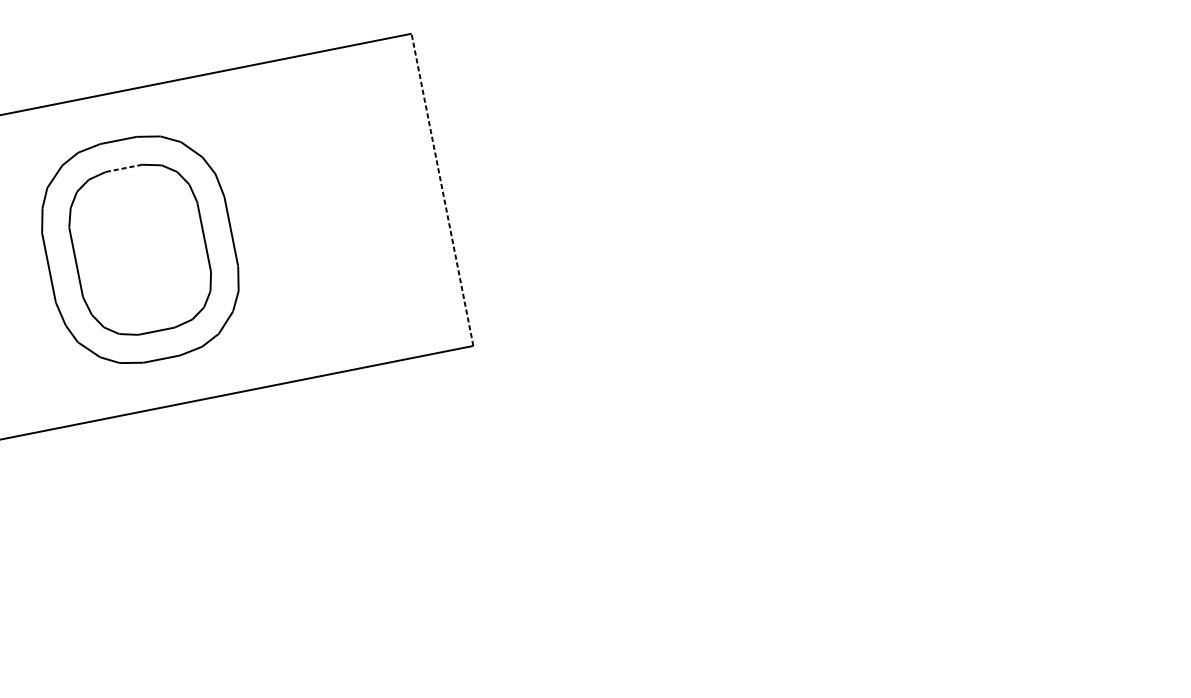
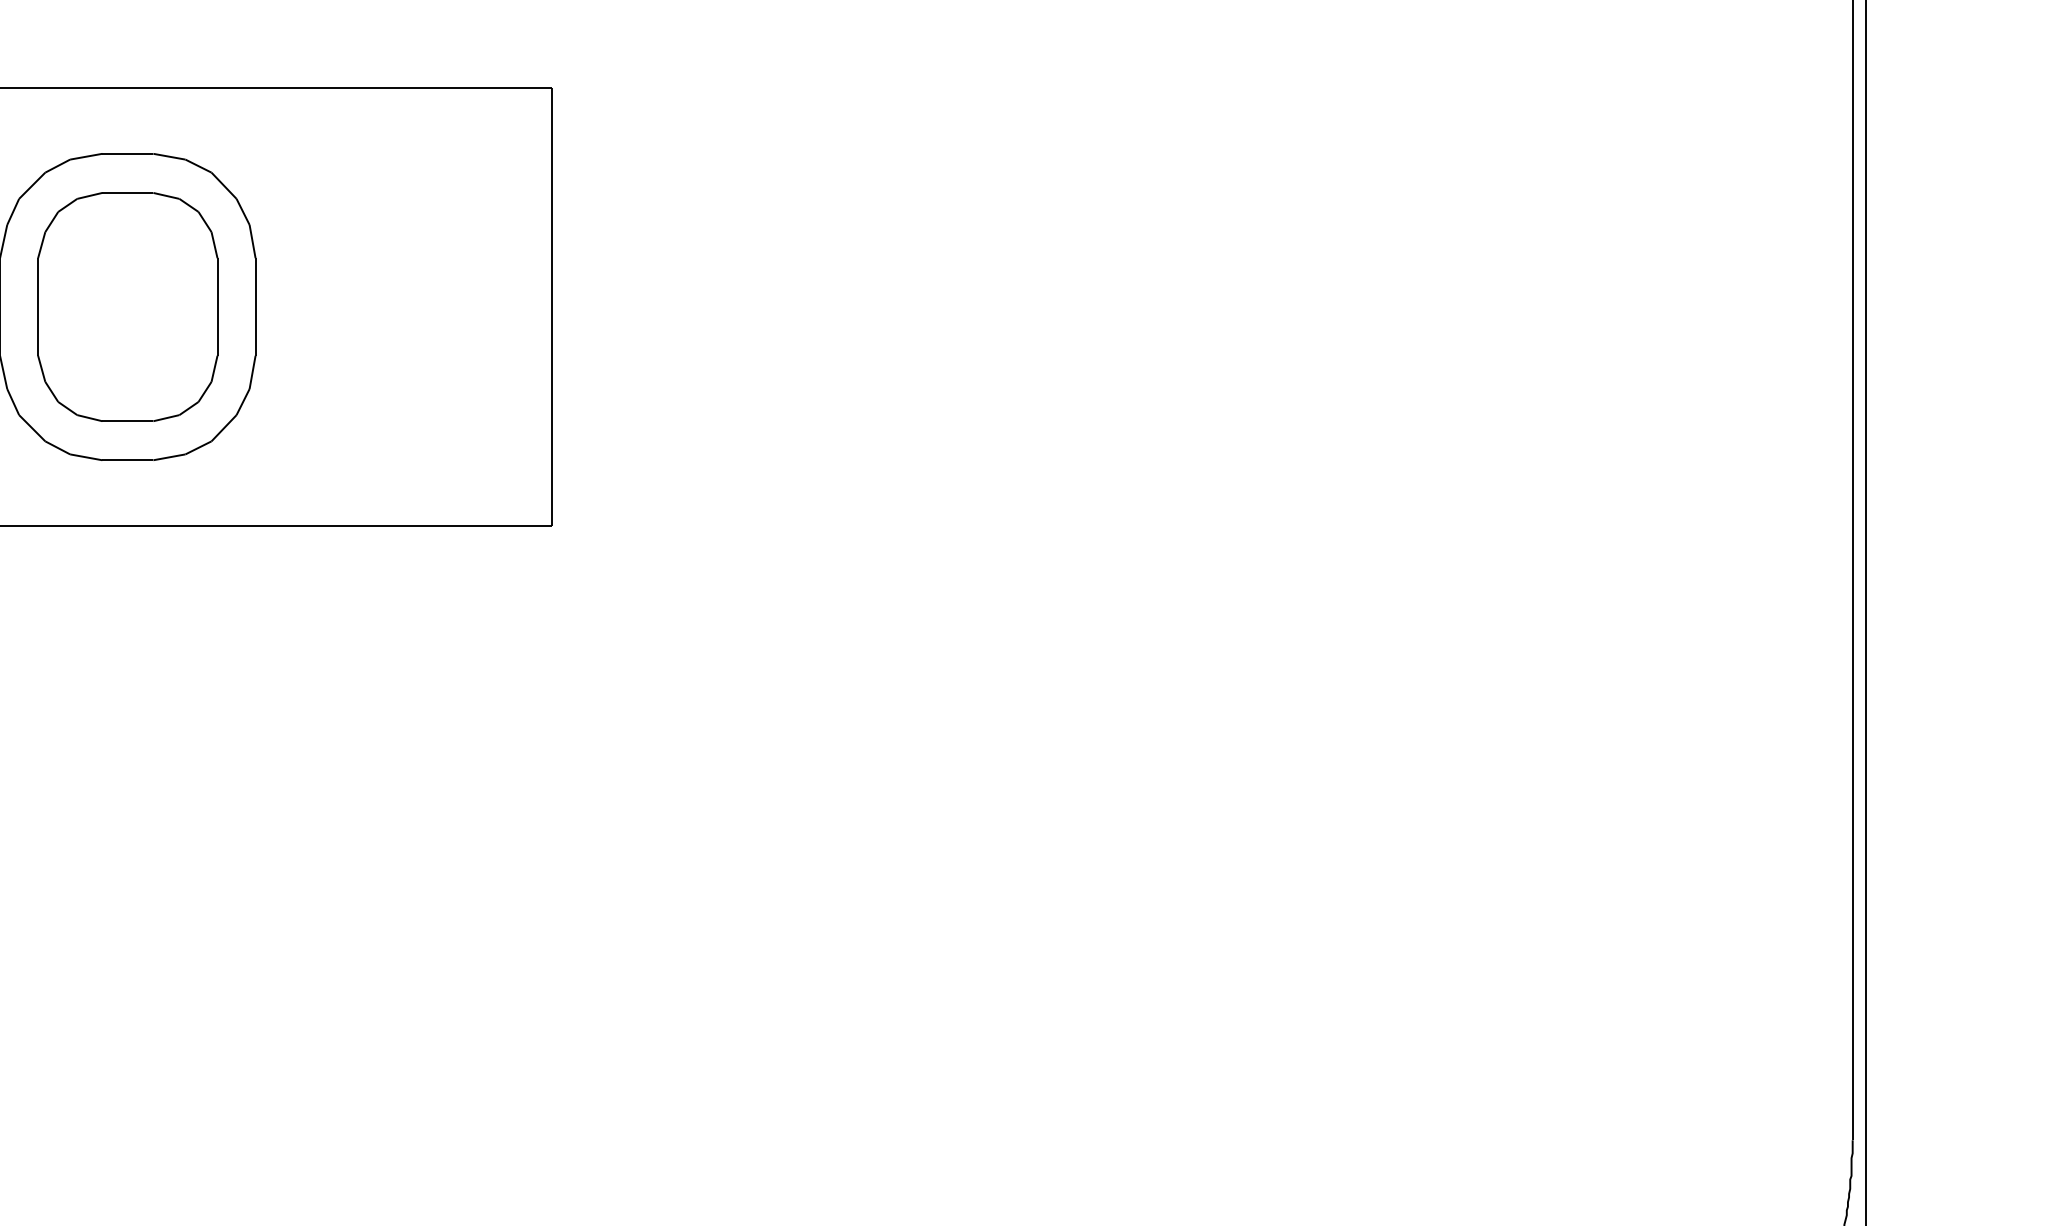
line: (123, 168) -> (127, 192), dashed -> solid
line: (442, 189) -> (551, 306), dashed -> solid

